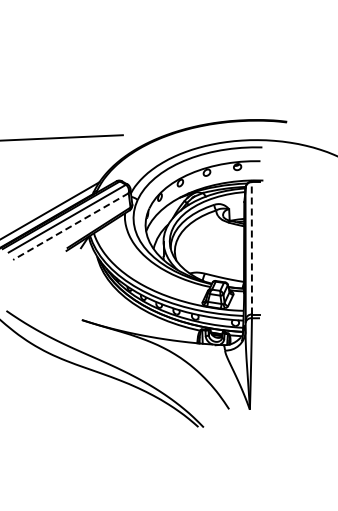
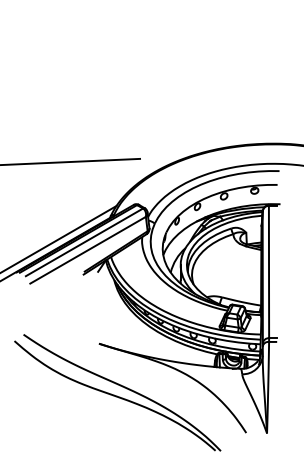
line: (70, 226) -> (87, 250), dashed -> solid
line: (251, 247) -> (268, 271), dashed -> solid

